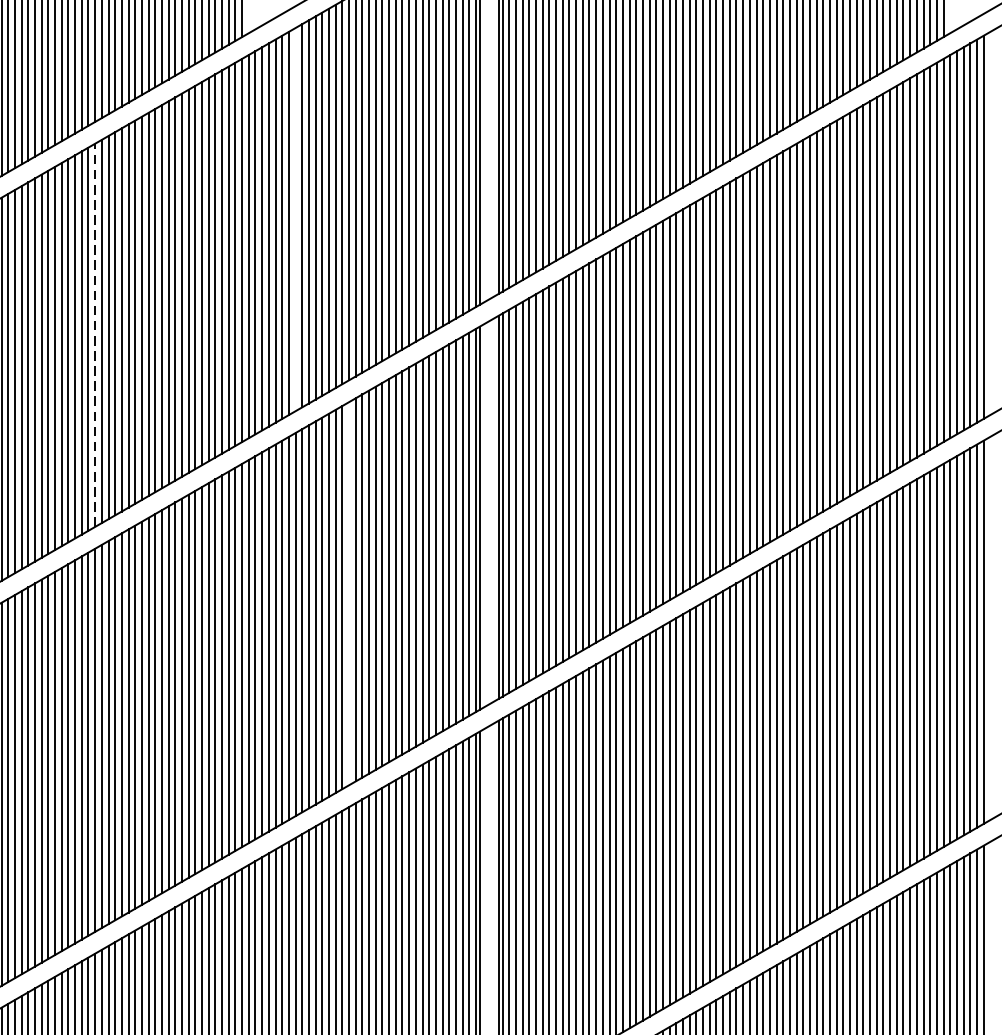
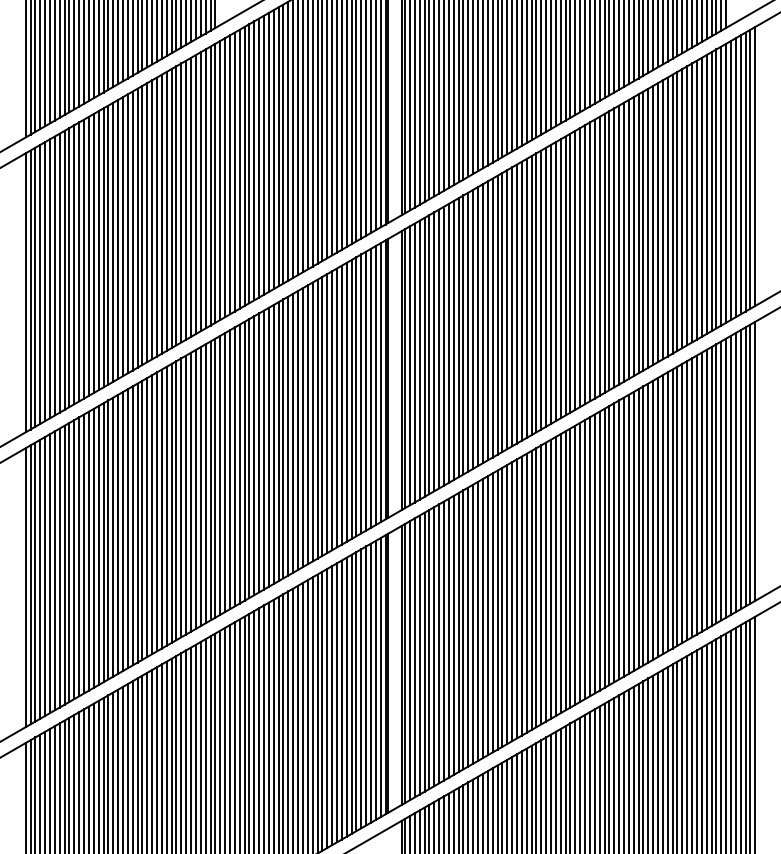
line: (295, 219) -> (254, 160), added
line: (95, 334) -> (108, 244), dashed -> solid
line: (349, 592) -> (293, 432), added

